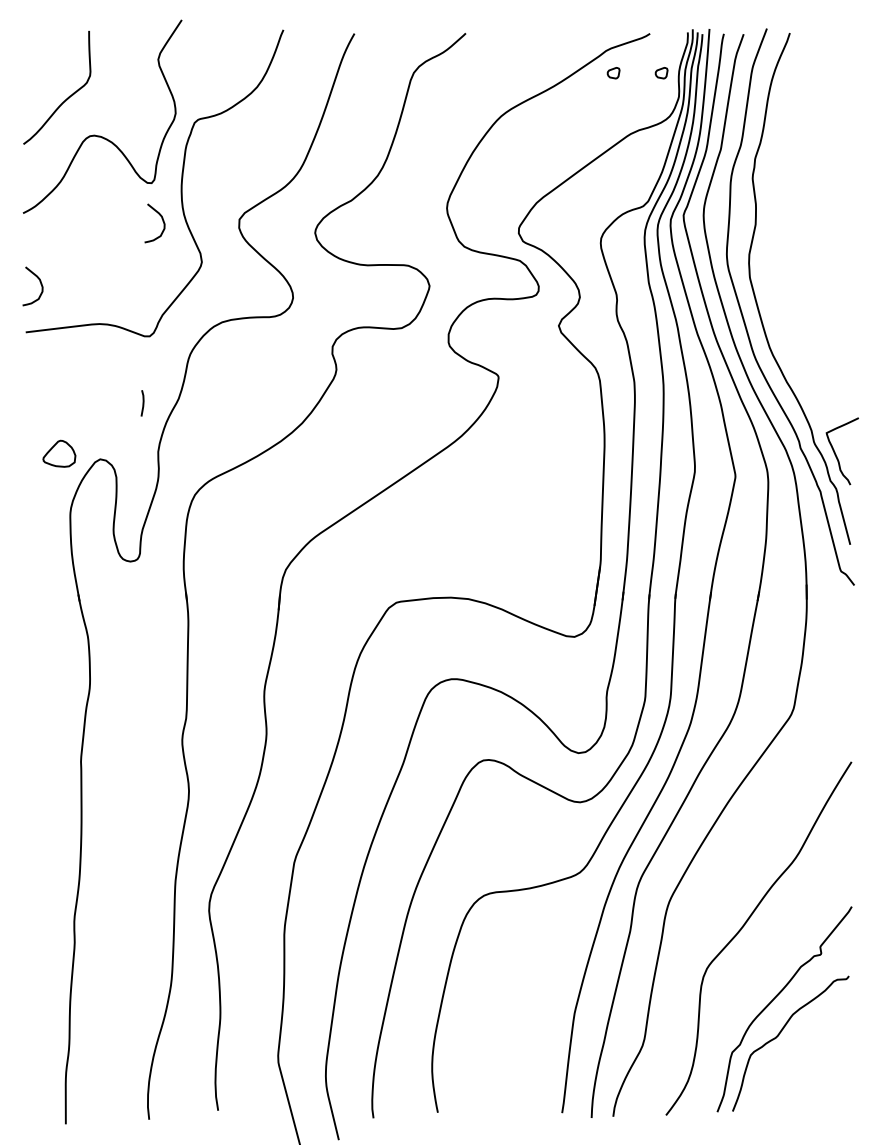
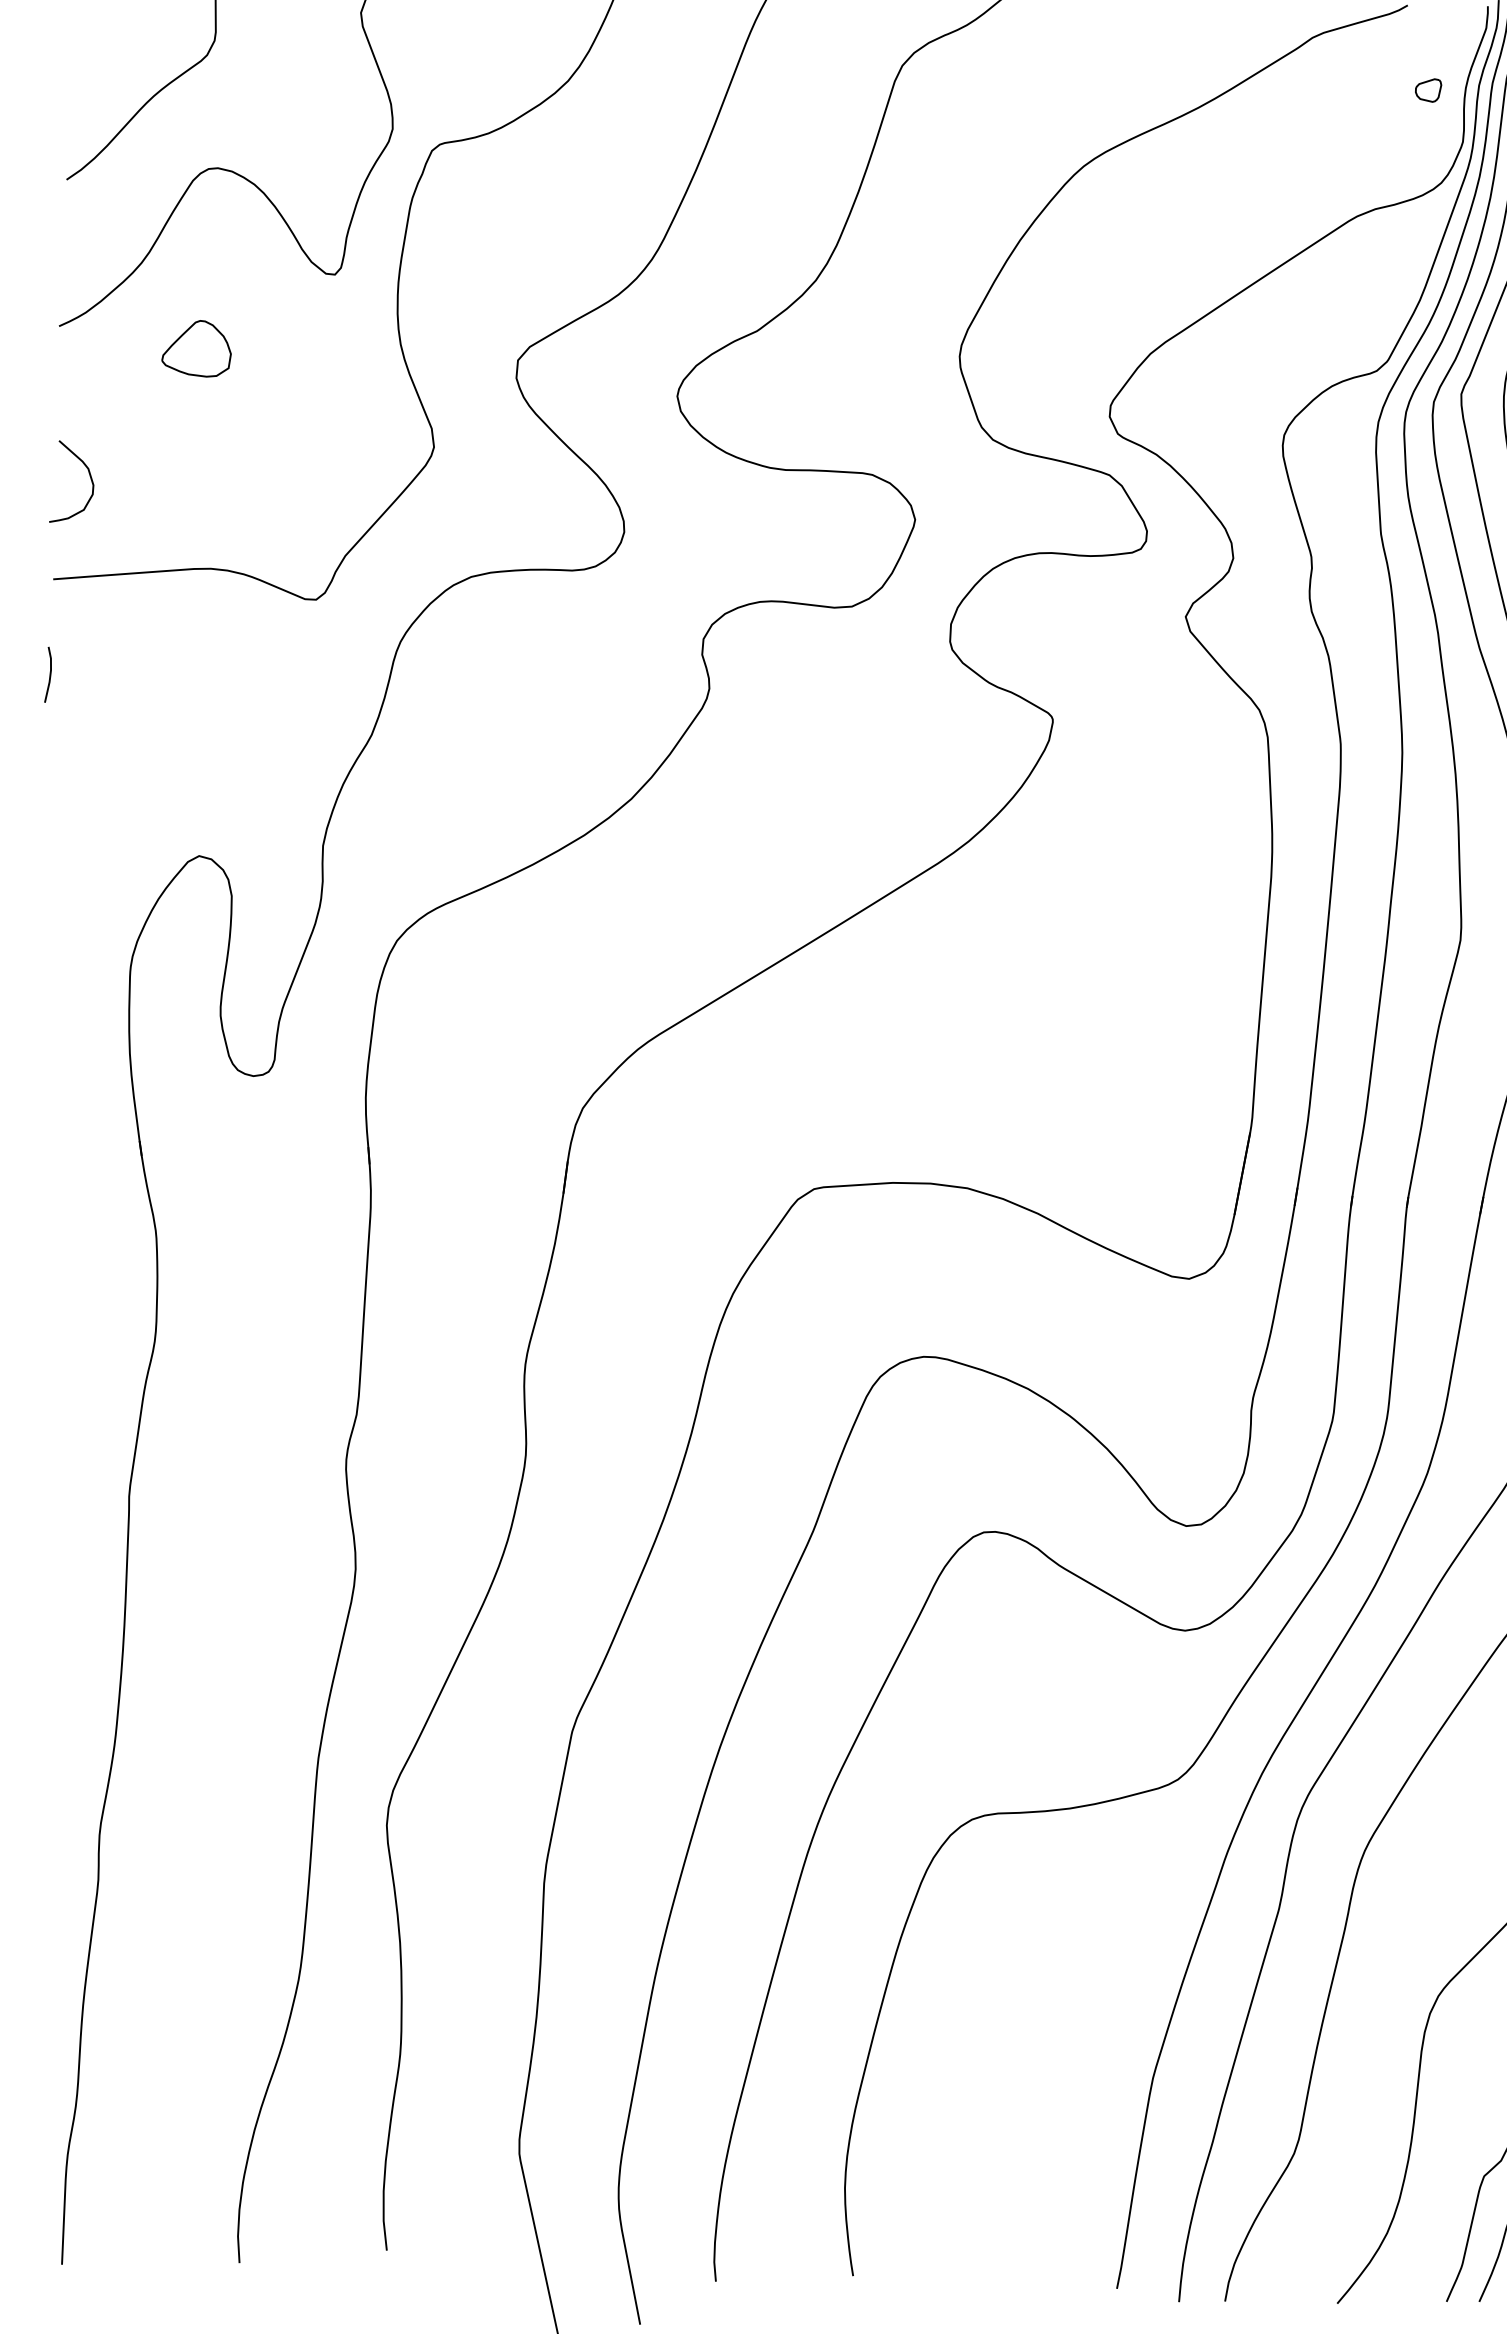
part: (613, 73) -> (1326, 86), removed
curve: (162, 221) -> (354, 357), removed
line: (142, 403) -> (48, 675), moved
part: (59, 453) -> (197, 347), moved

